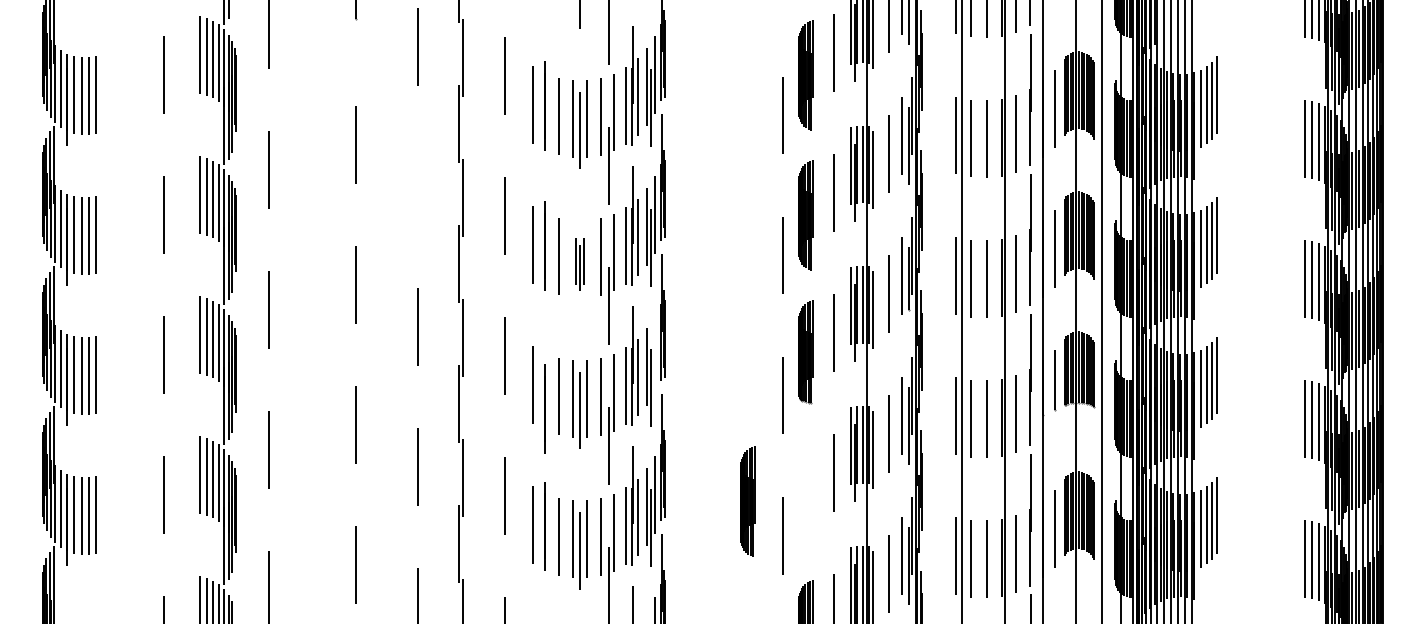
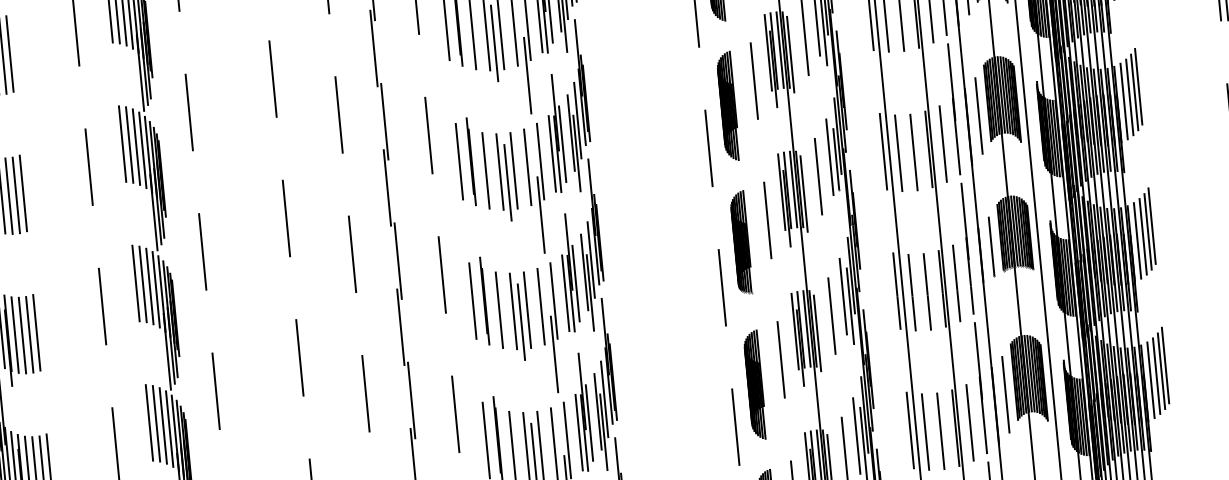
line: (417, 186) -> (338, 114), added
part: (579, 264) -> (507, 176), size x1.67
line: (654, 355) -> (590, 260), added
line: (544, 408) -> (484, 300), moved
part: (747, 501) -> (754, 385), moved

